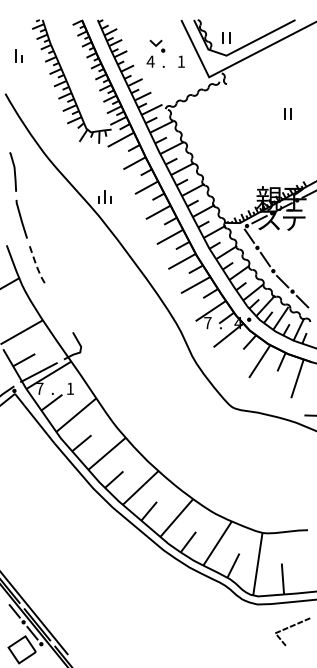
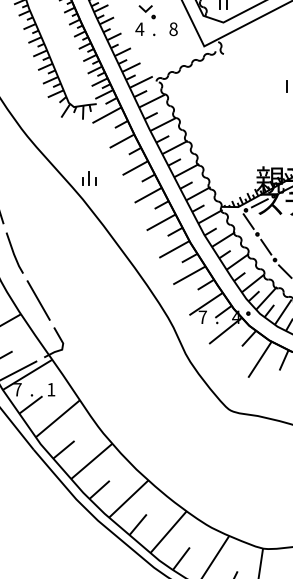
text: (181, 61) -> (173, 28), 1 -> 8
line: (36, 265) -> (13, 253), dashed -> solid
line: (58, 307) -> (38, 300), added

